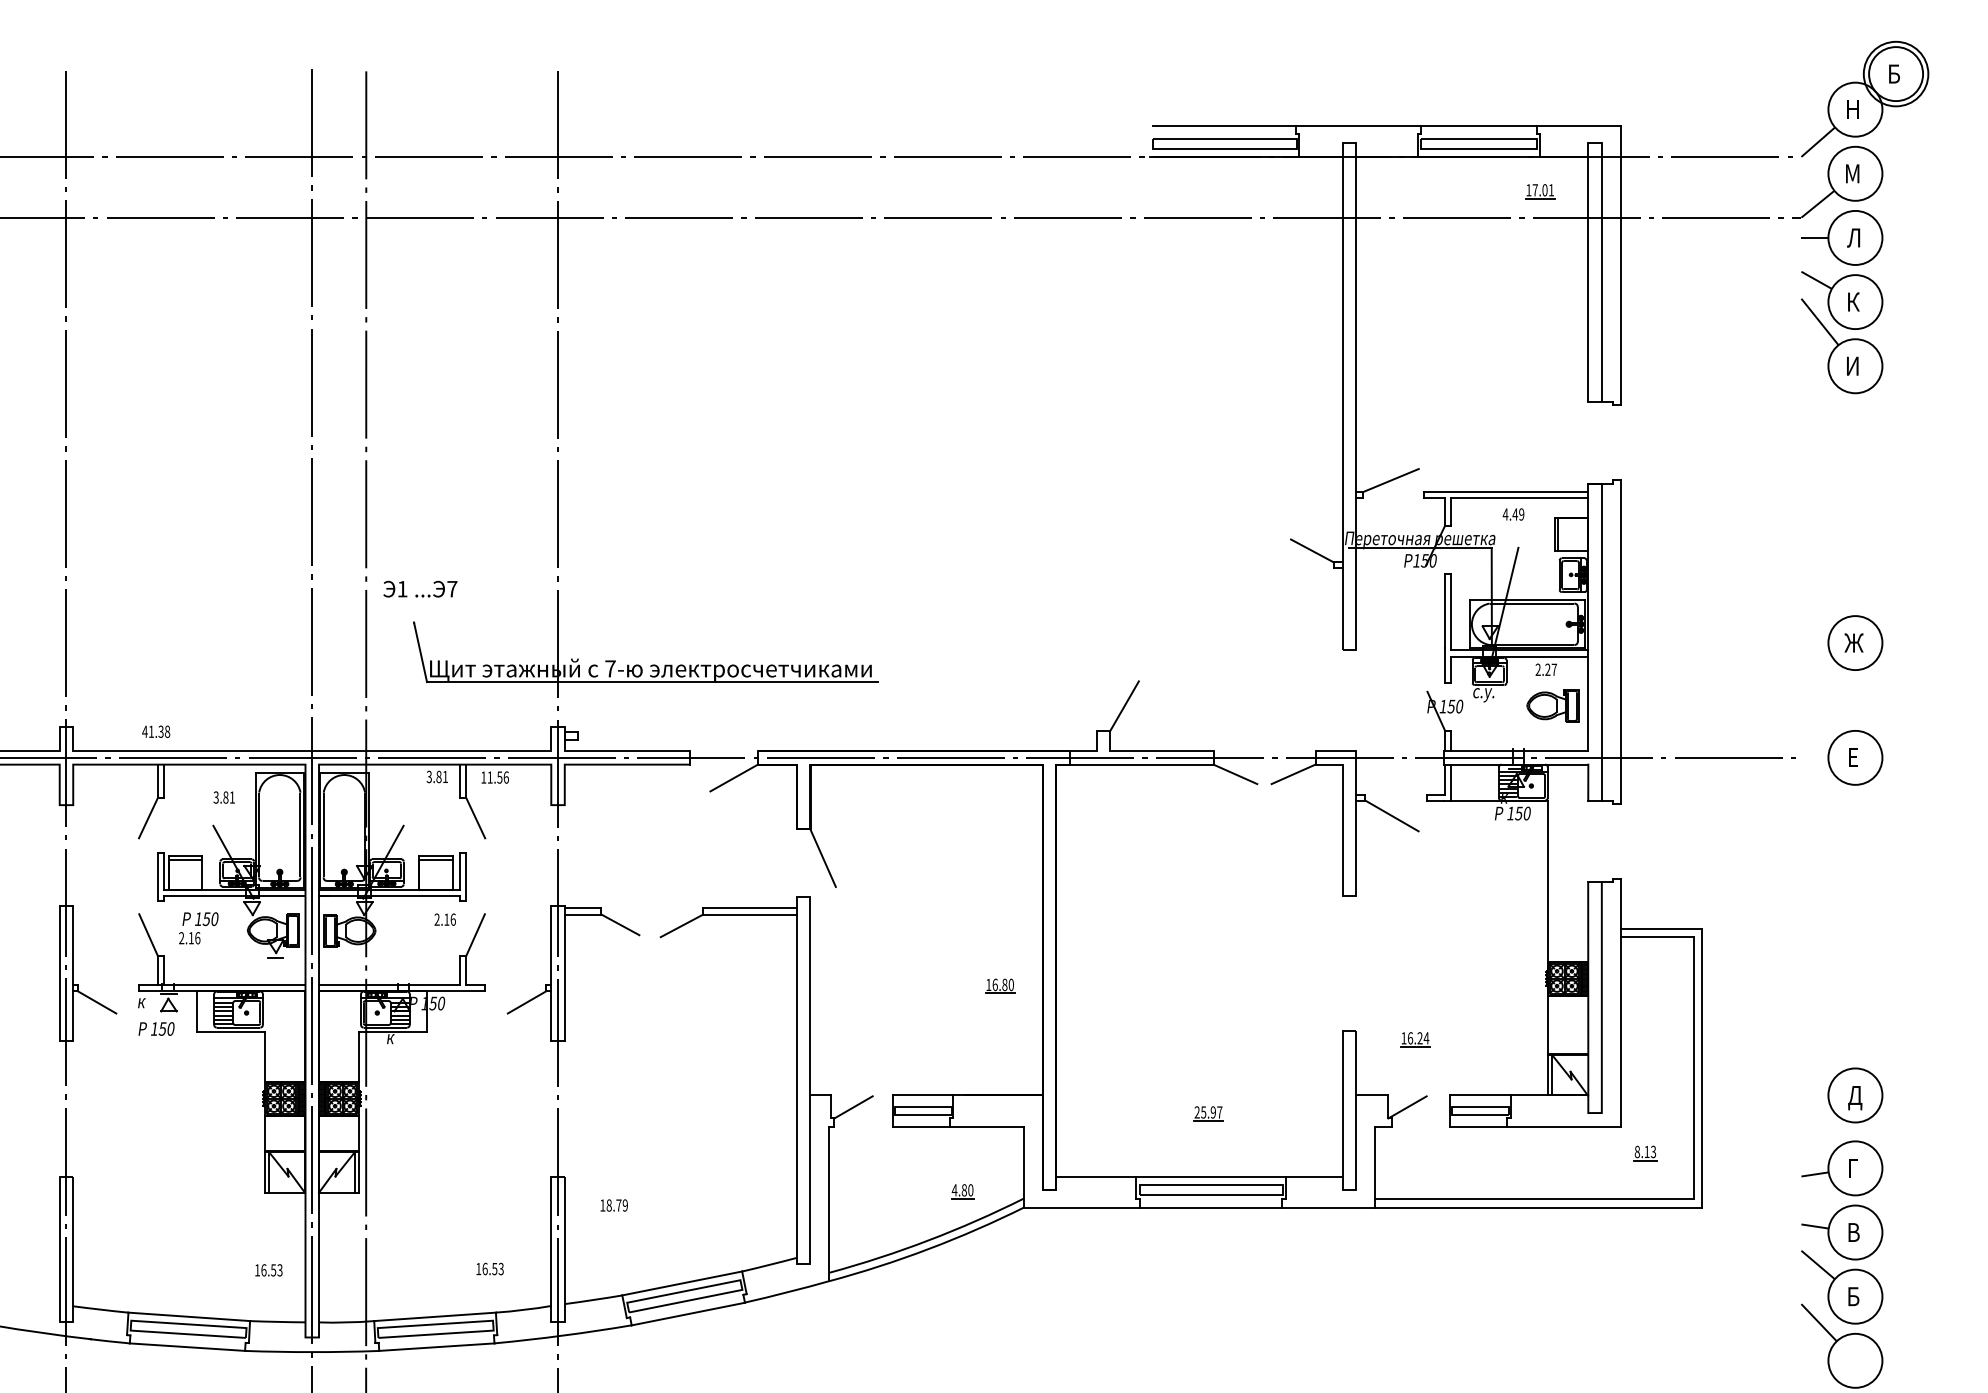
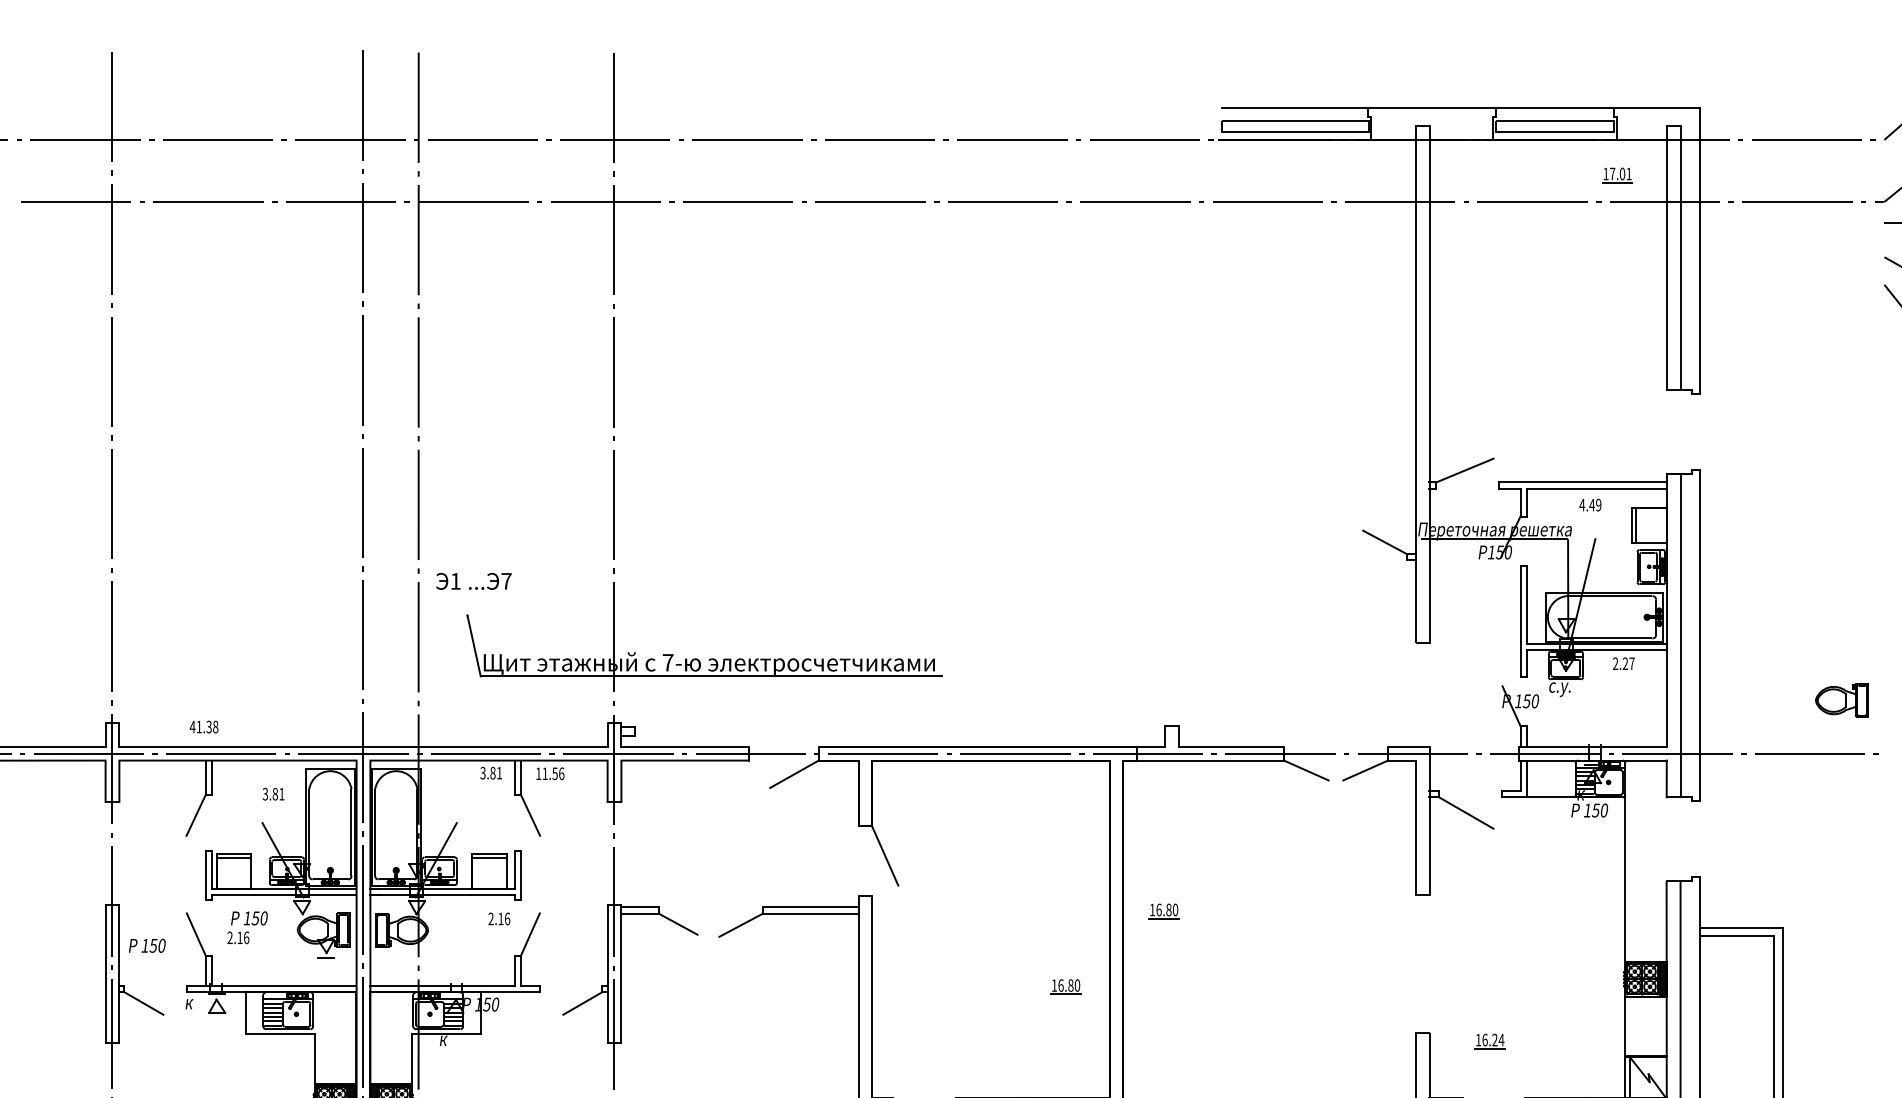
line: (1124, 705) -> (1193, 700), removed
part: (1552, 705) -> (1841, 700), moved
part: (1096, 911) -> (1164, 910), added
text: (156, 1028) -> (147, 945), moved

